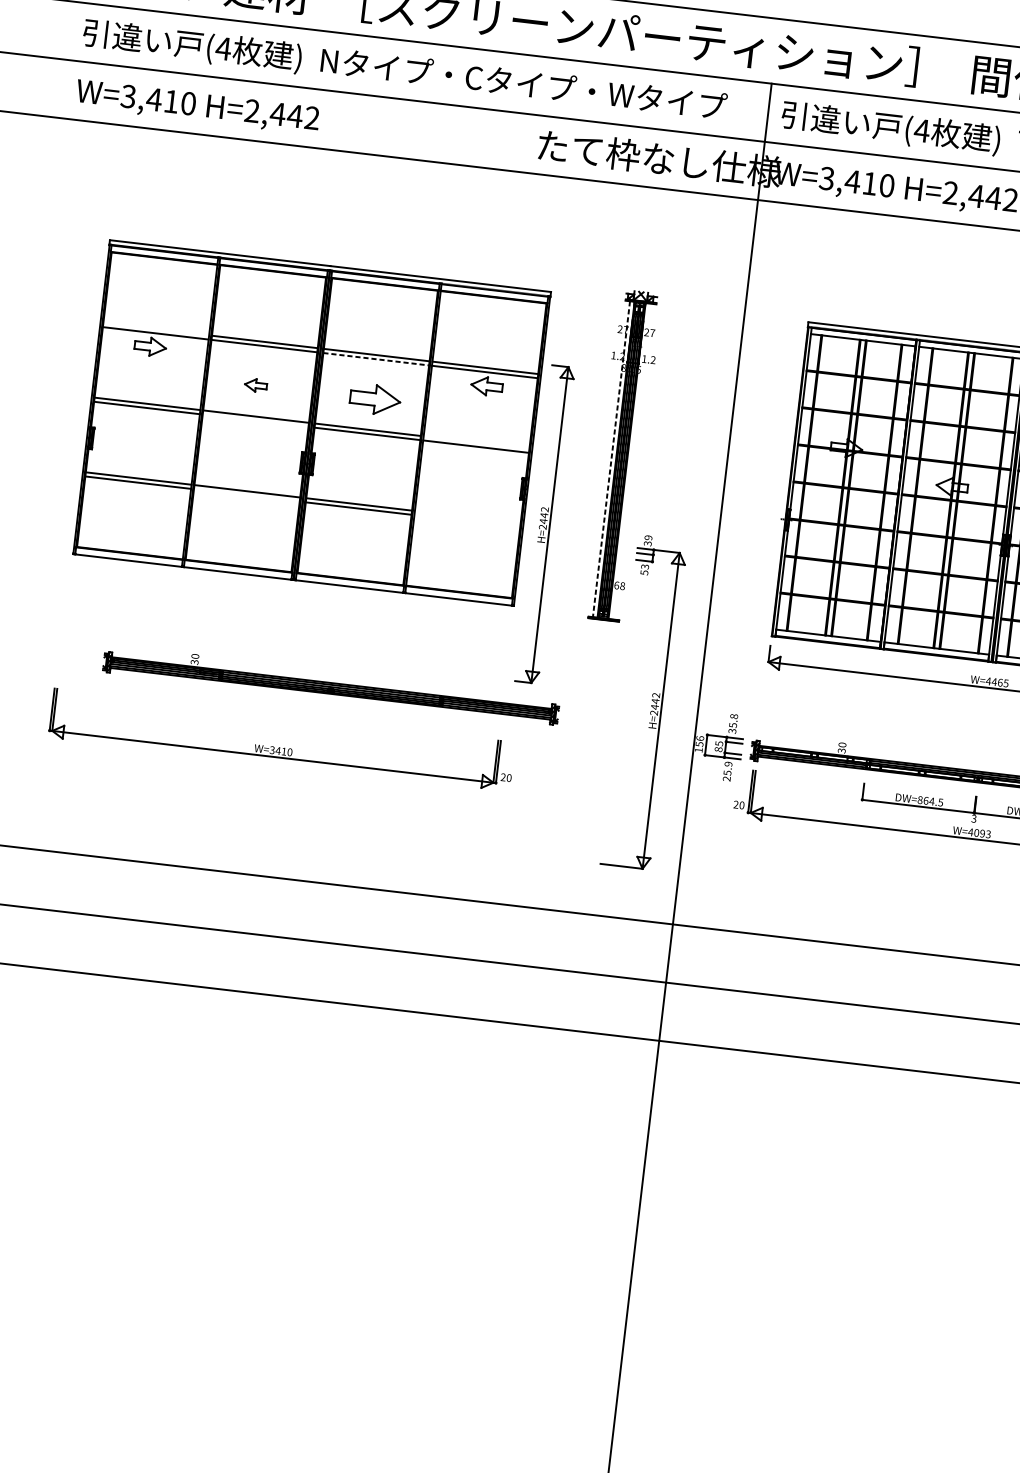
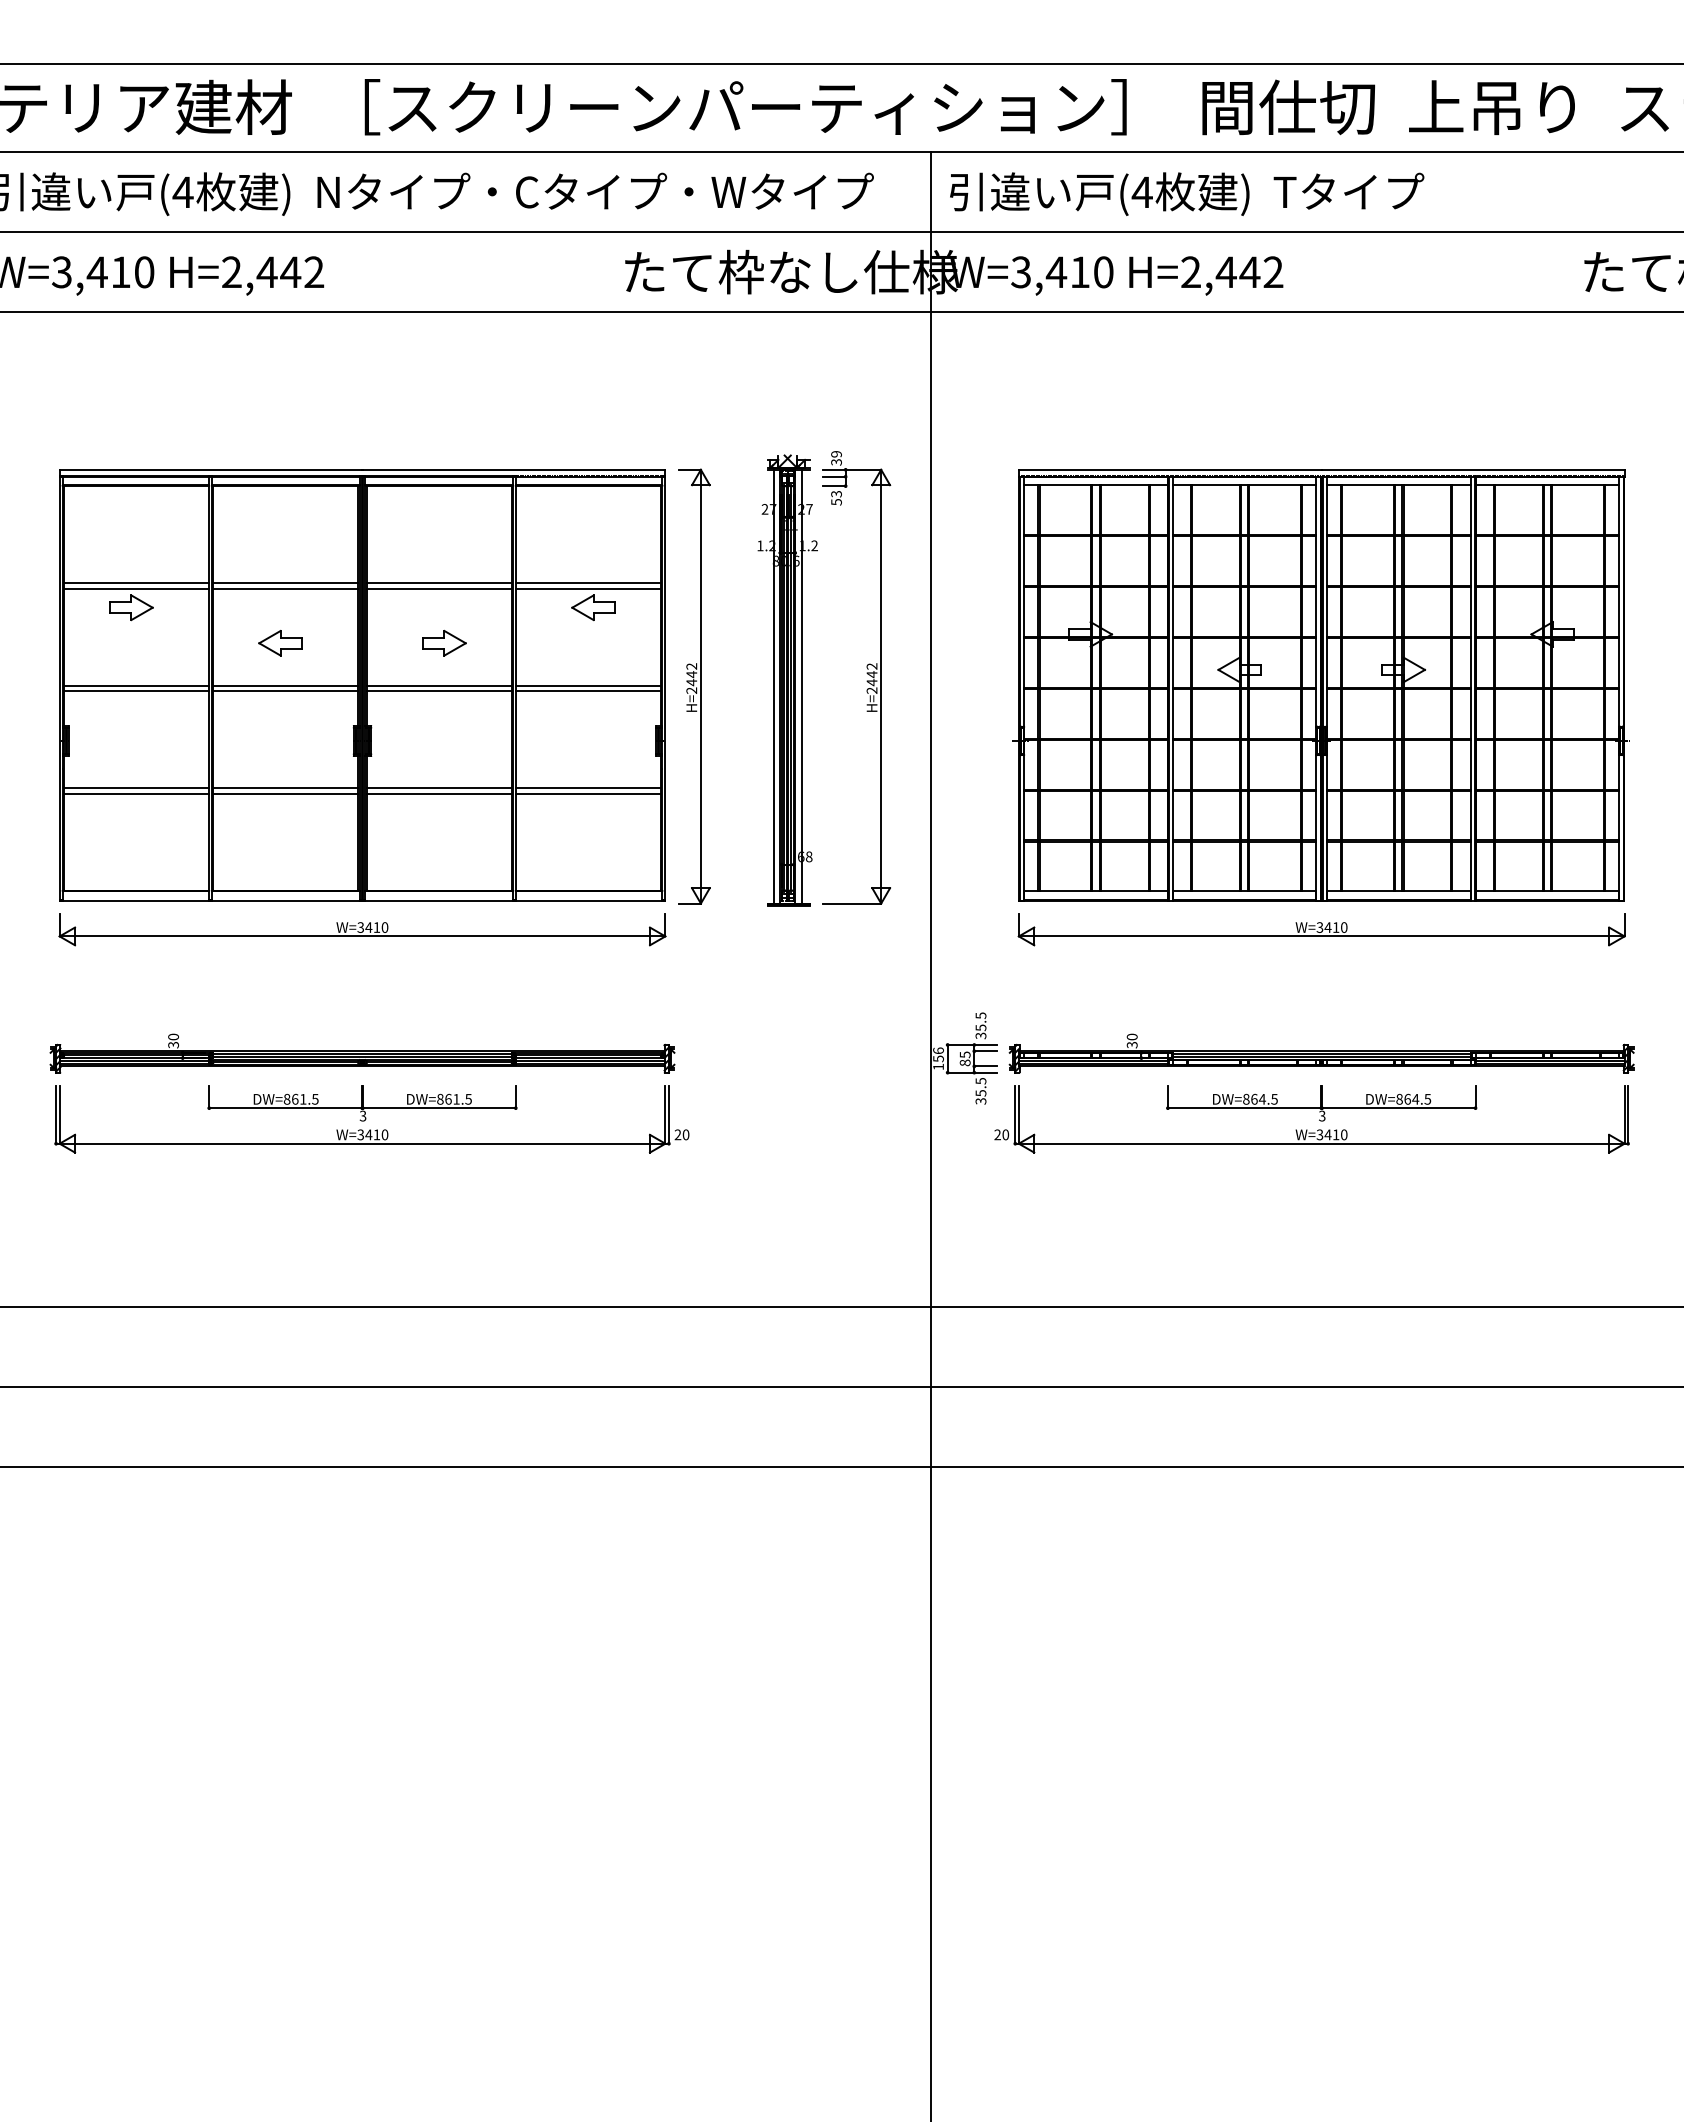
line: (156, 329) -> (136, 583), added
line: (376, 359) -> (439, 588), dashed -> solid
part: (255, 385) -> (280, 643), size x1.43
part: (375, 398) -> (444, 642), size x0.62
line: (255, 420) -> (285, 691), added
line: (476, 442) -> (588, 685), added
line: (611, 459) -> (773, 686), dashed -> solid
line: (631, 461) -> (801, 686), added
line: (246, 495) -> (285, 793), added
line: (467, 517) -> (588, 788), added
line: (467, 521) -> (588, 793), added
part: (545, 524) -> (694, 686), moved
part: (291, 600) -> (362, 929), added
text: (996, 682) -> (1331, 927), W=4465 -> W=3410
part: (331, 684) -> (362, 1053), moved
part: (650, 705) -> (866, 680), moved
text: (733, 716) -> (980, 1015), 35.8 -> 35.5
part: (276, 727) -> (362, 1103), added
text: (727, 771) -> (980, 1091), 25.9 -> 35.5
text: (979, 833) -> (1331, 1134), W=4093 -> W=3410

